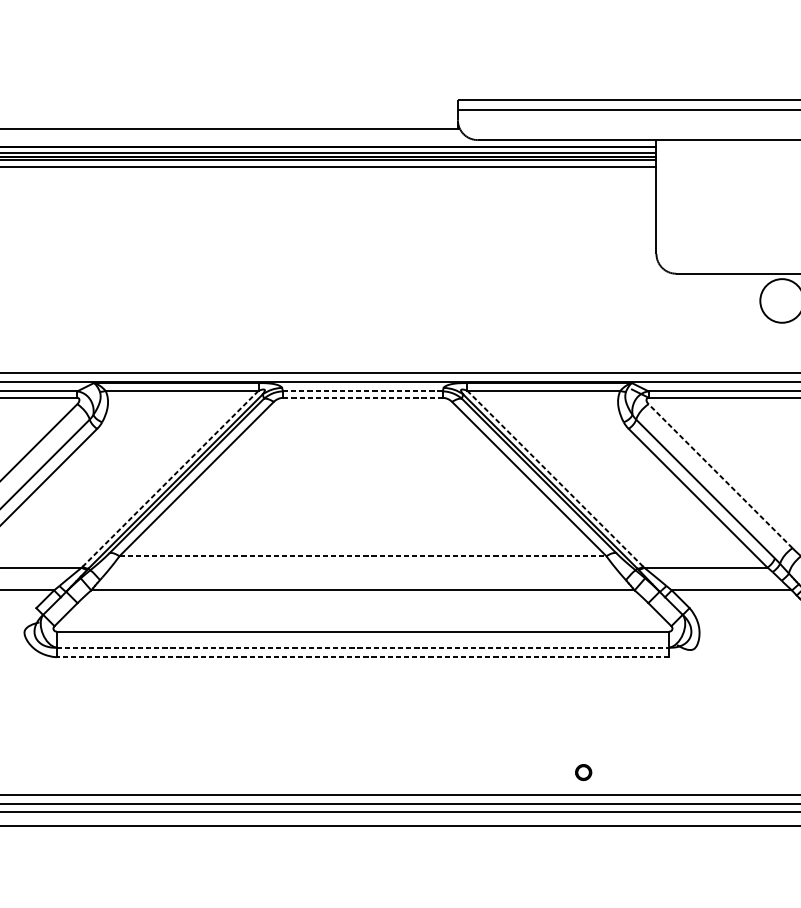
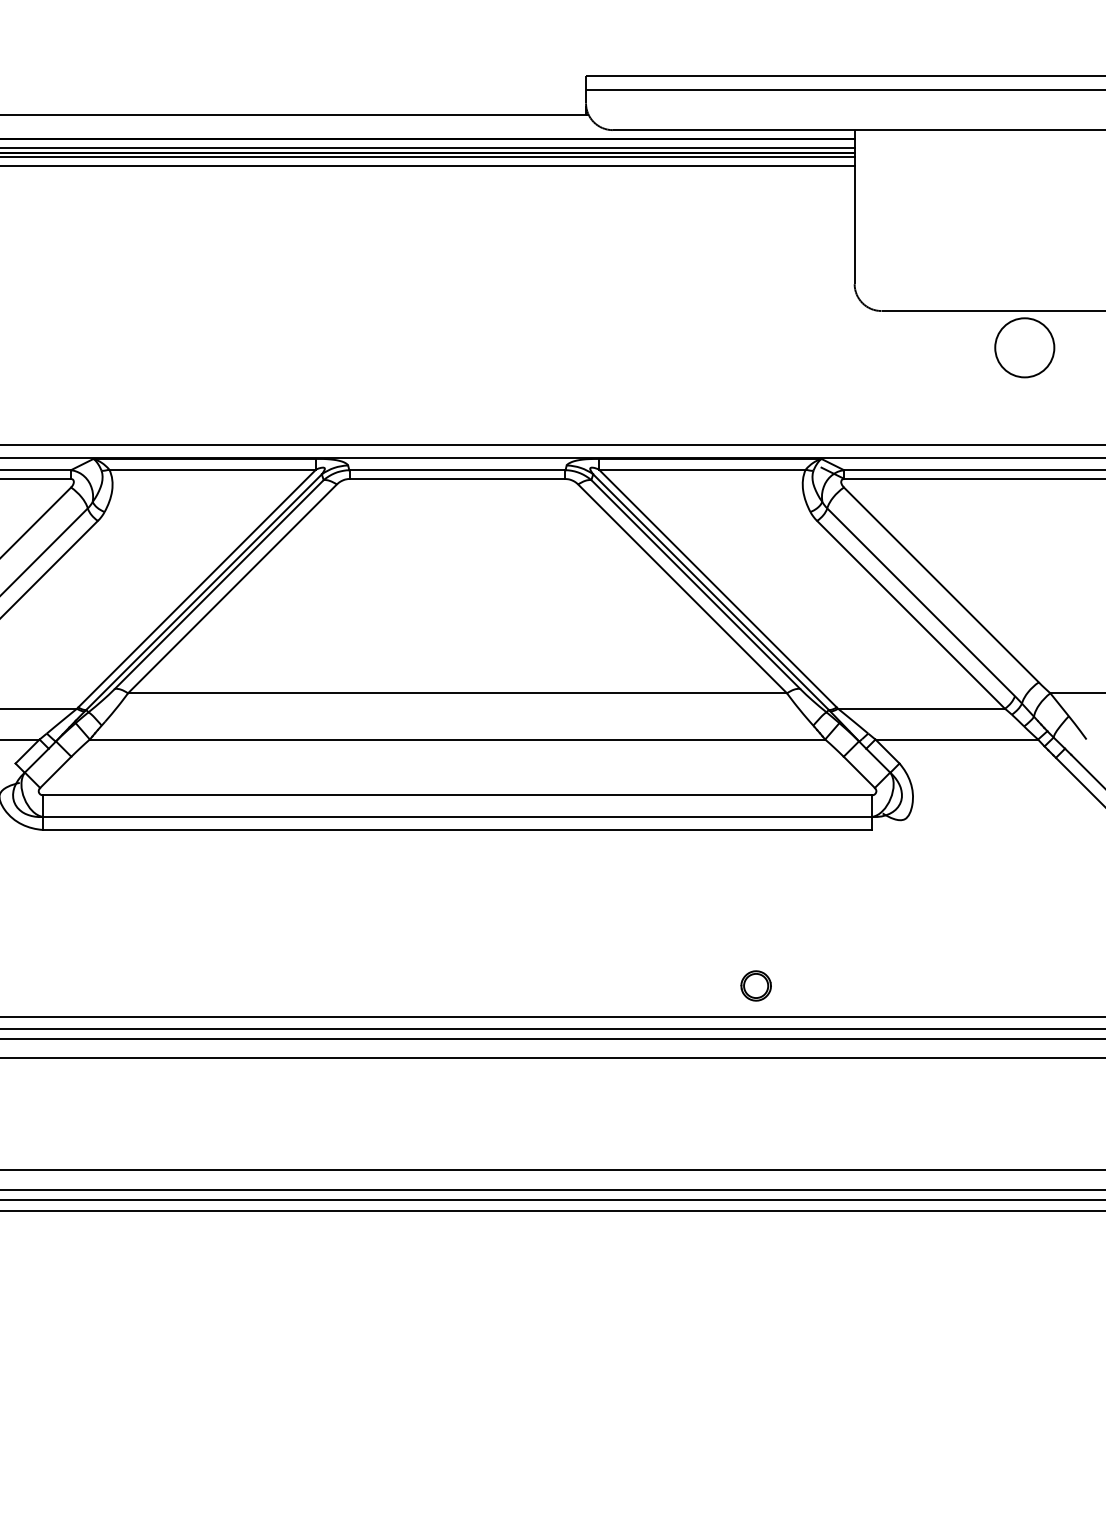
line: (362, 391) -> (457, 470), dashed -> solid
line: (362, 398) -> (457, 479), dashed -> solid
line: (720, 475) -> (941, 584), dashed -> solid
line: (170, 478) -> (196, 588), dashed -> solid
line: (555, 478) -> (717, 588), dashed -> solid
line: (363, 556) -> (458, 693), dashed -> solid
line: (363, 647) -> (458, 816), dashed -> solid
line: (362, 656) -> (457, 829), dashed -> solid
part: (583, 772) -> (755, 985), size x1.43

